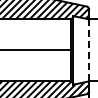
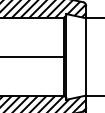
line: (89, 50) -> (86, 57), dashed -> solid

